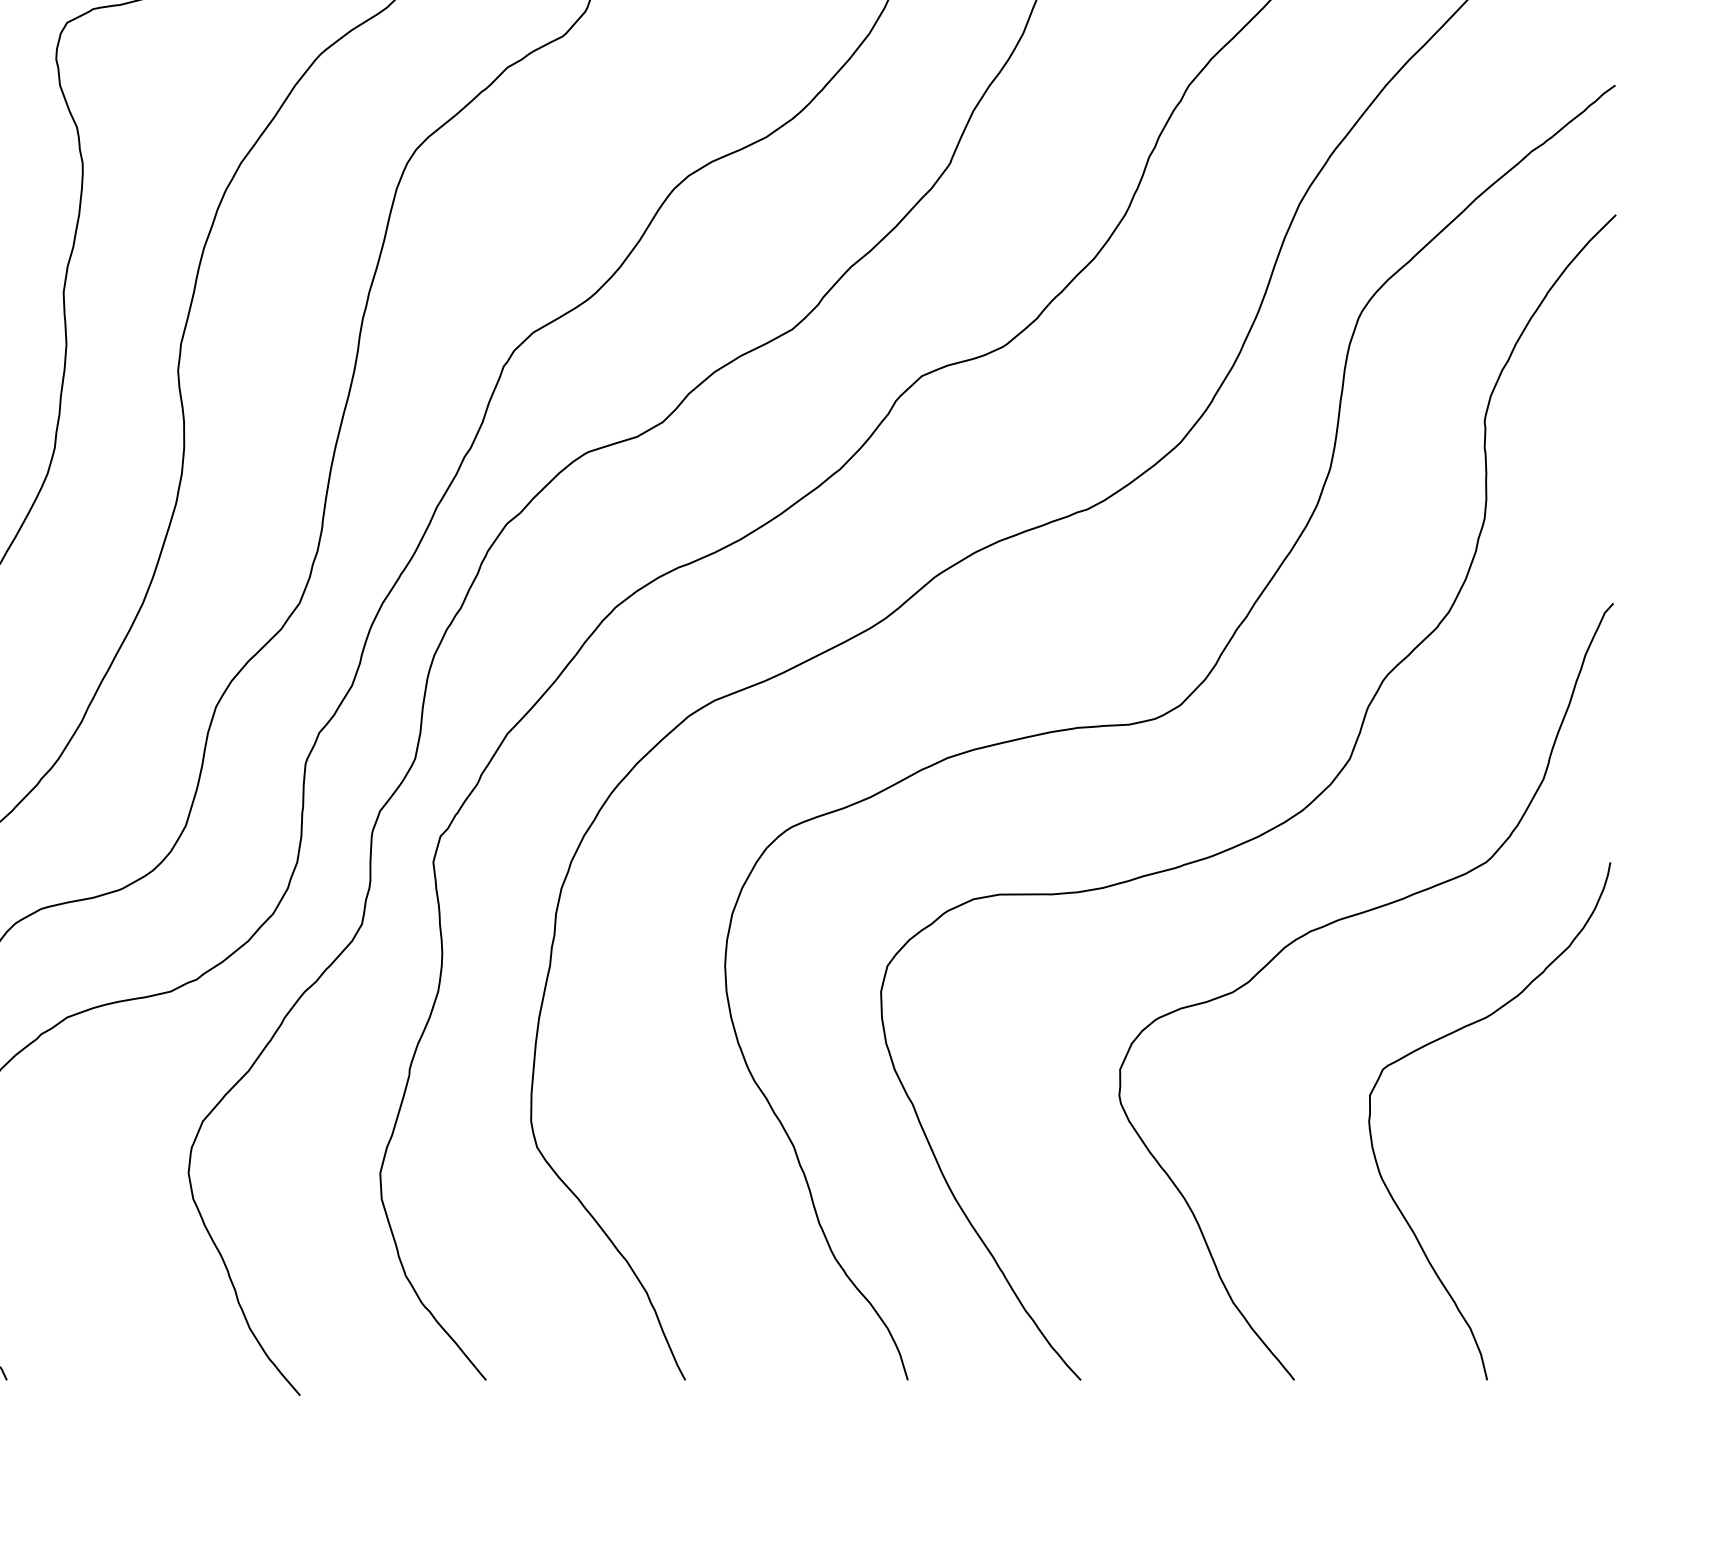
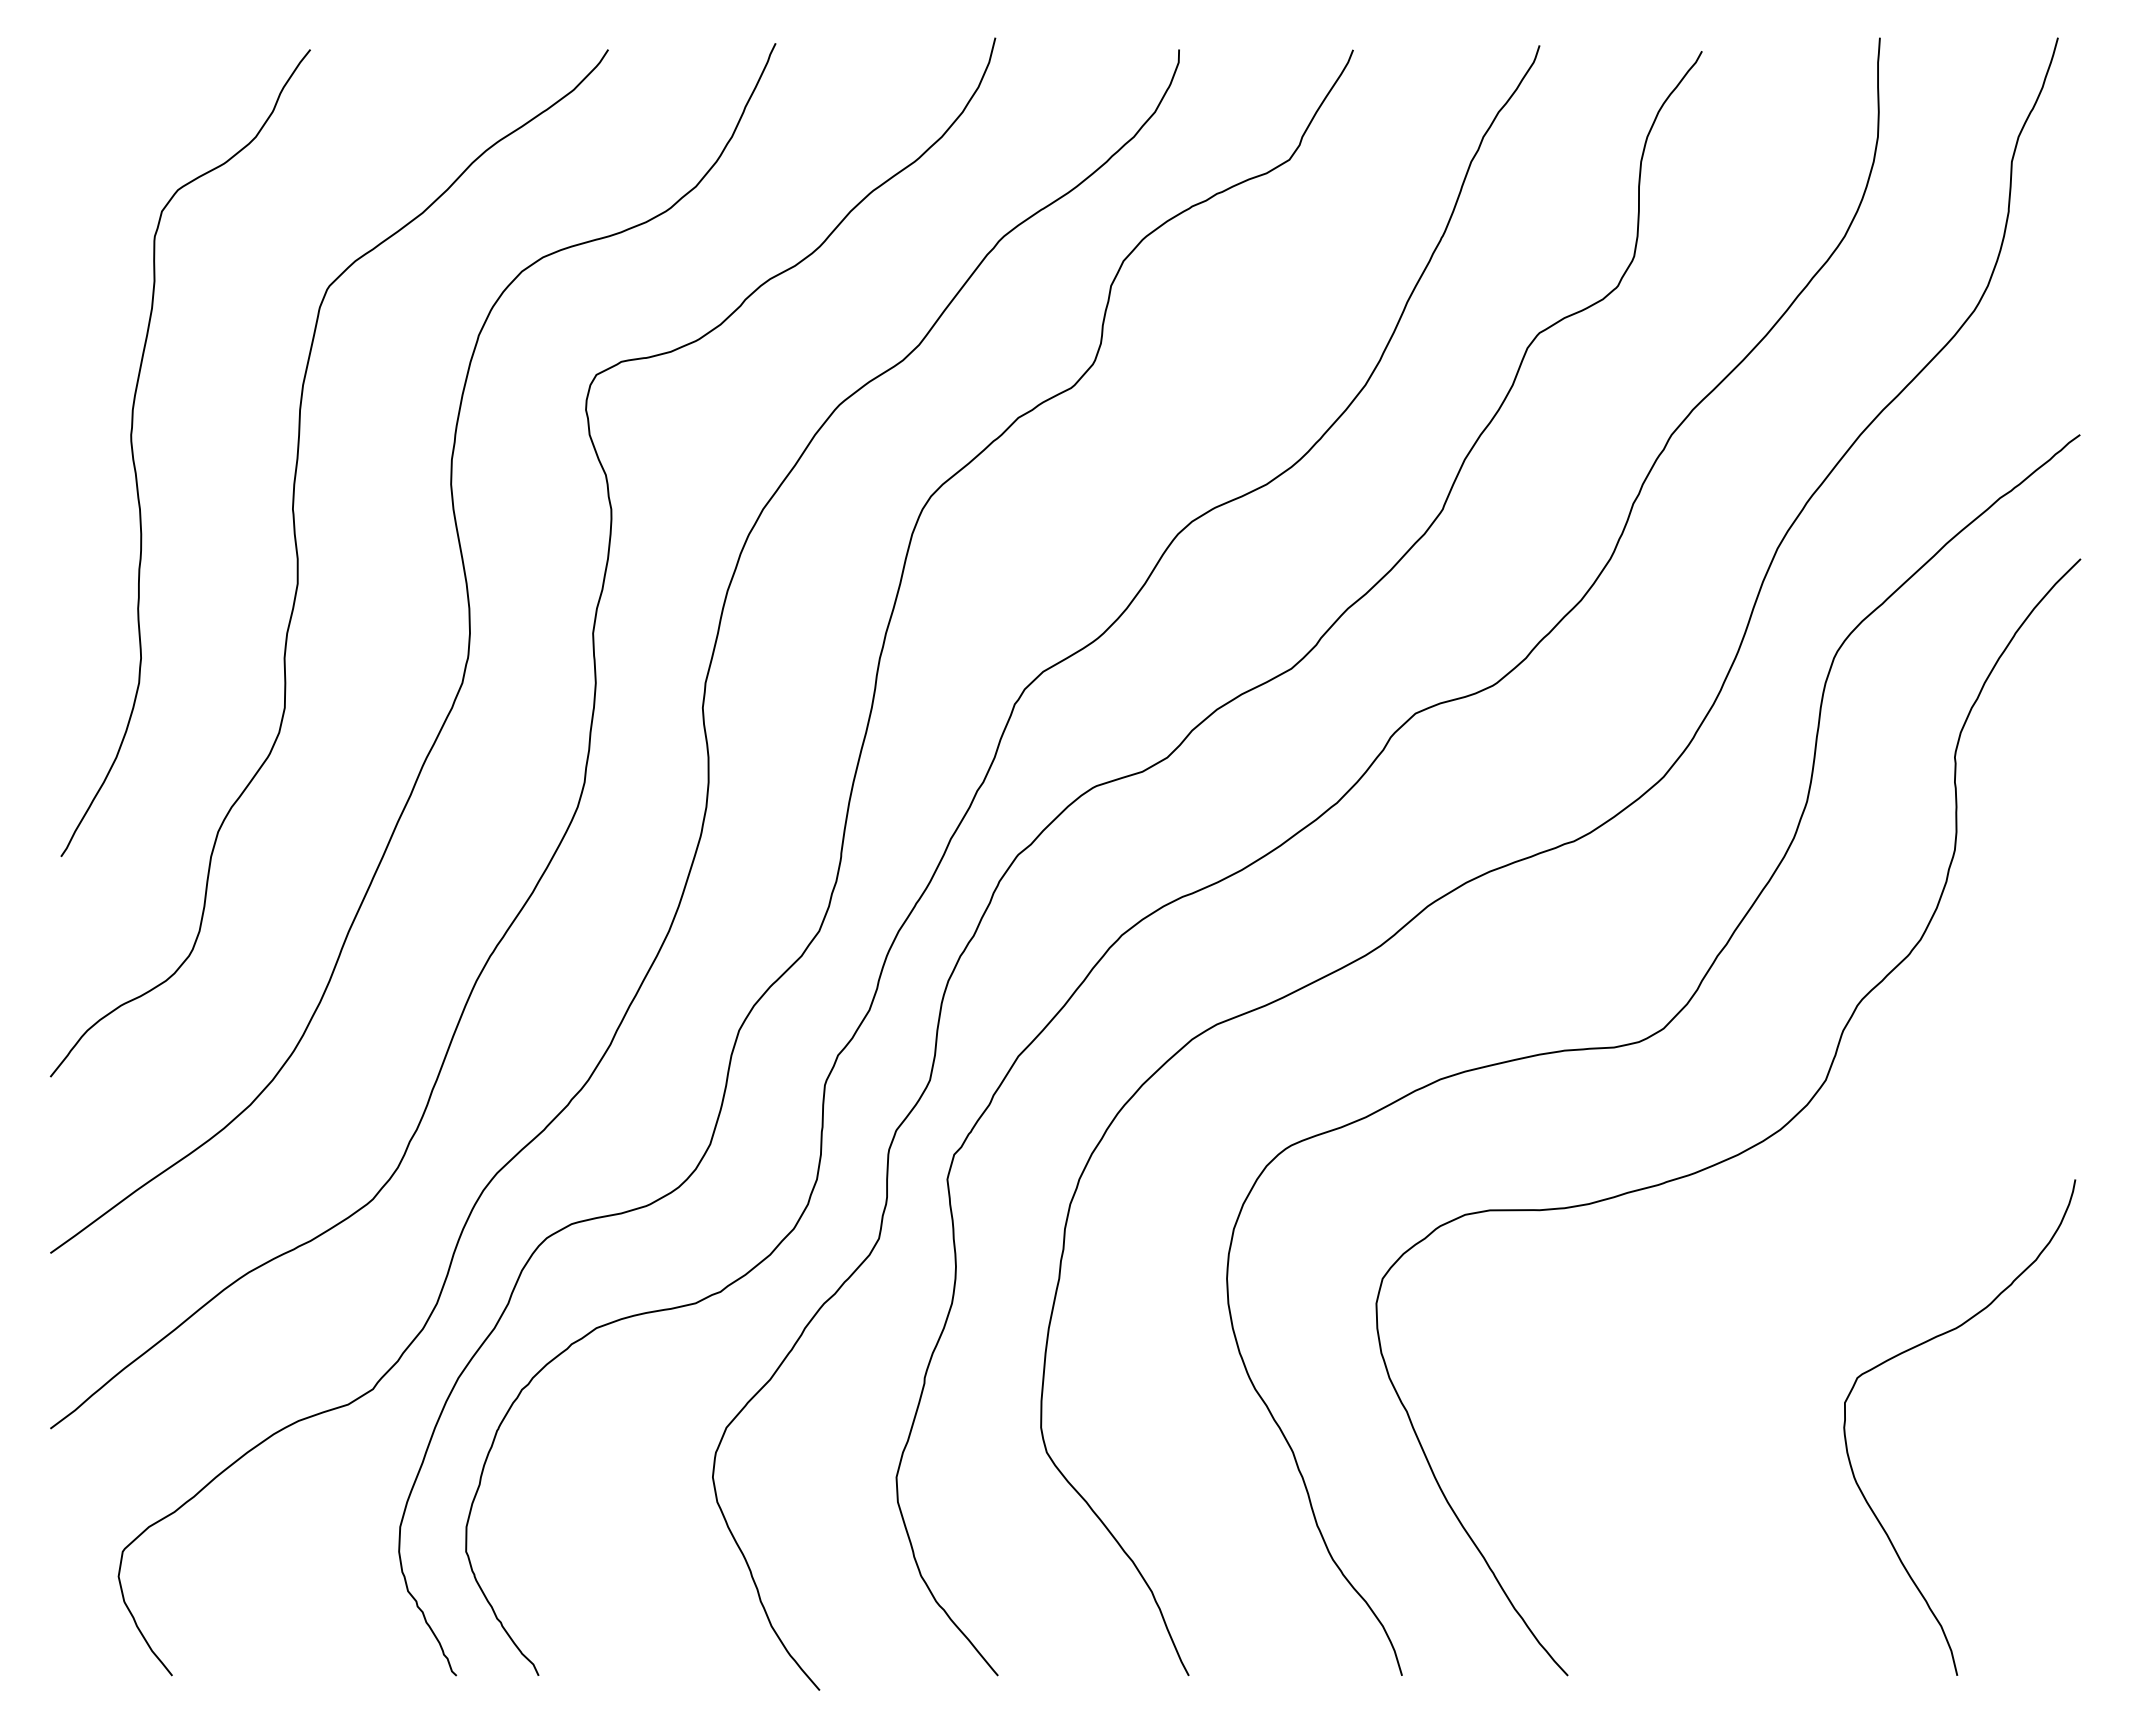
curve: (1343, 919) -> (1819, 1234), removed

